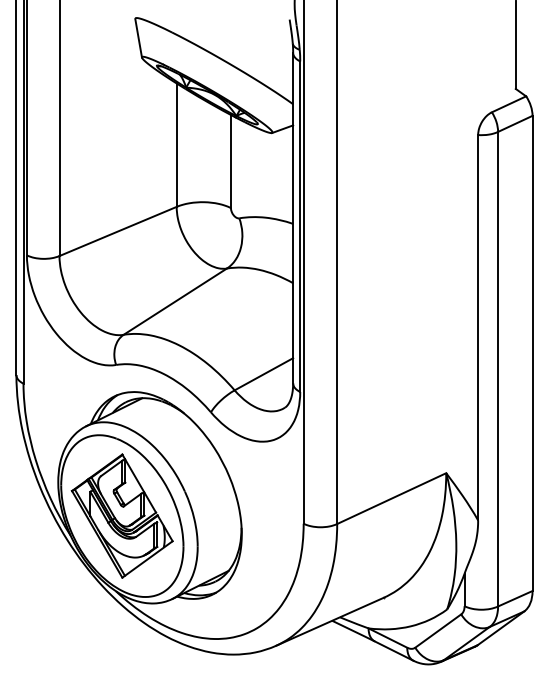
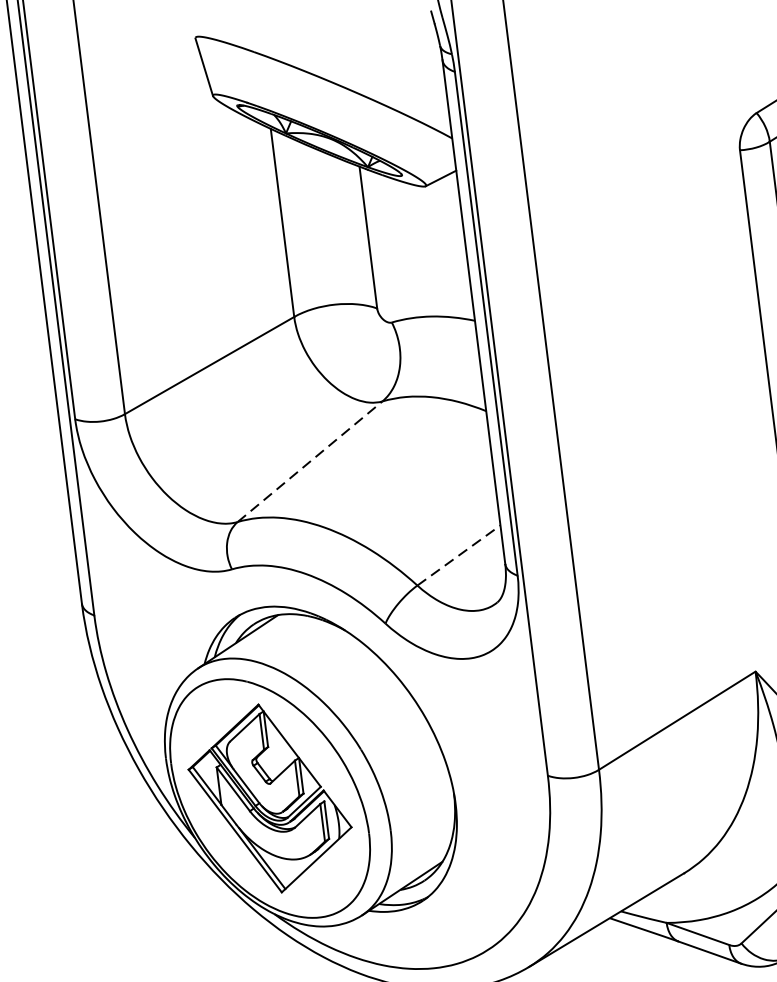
line: (175, 301) -> (310, 461), solid -> dashed
line: (264, 374) -> (459, 555), solid -> dashed

